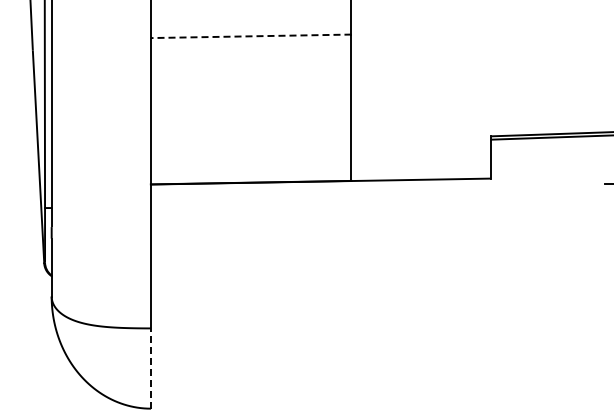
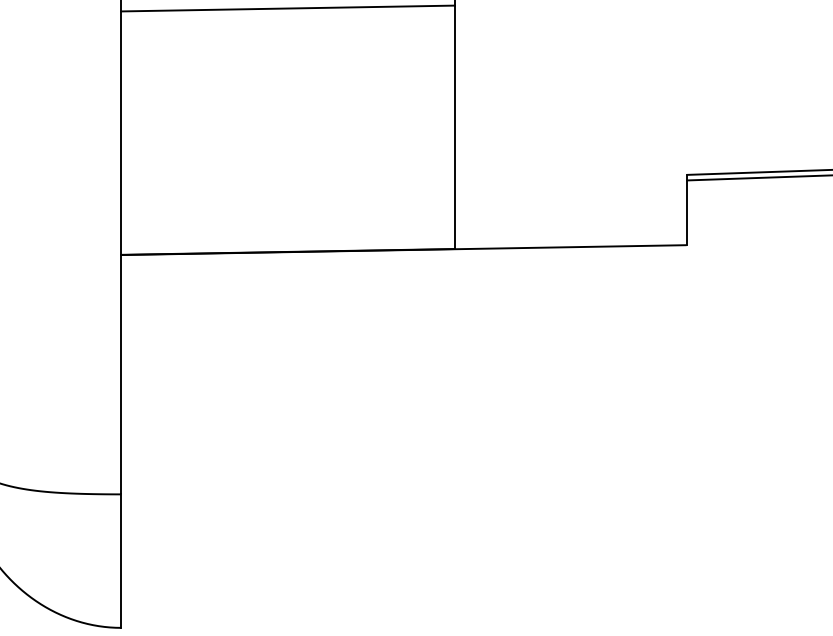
line: (250, 36) -> (286, 8), dashed -> solid
line: (150, 368) -> (120, 561), dashed -> solid

